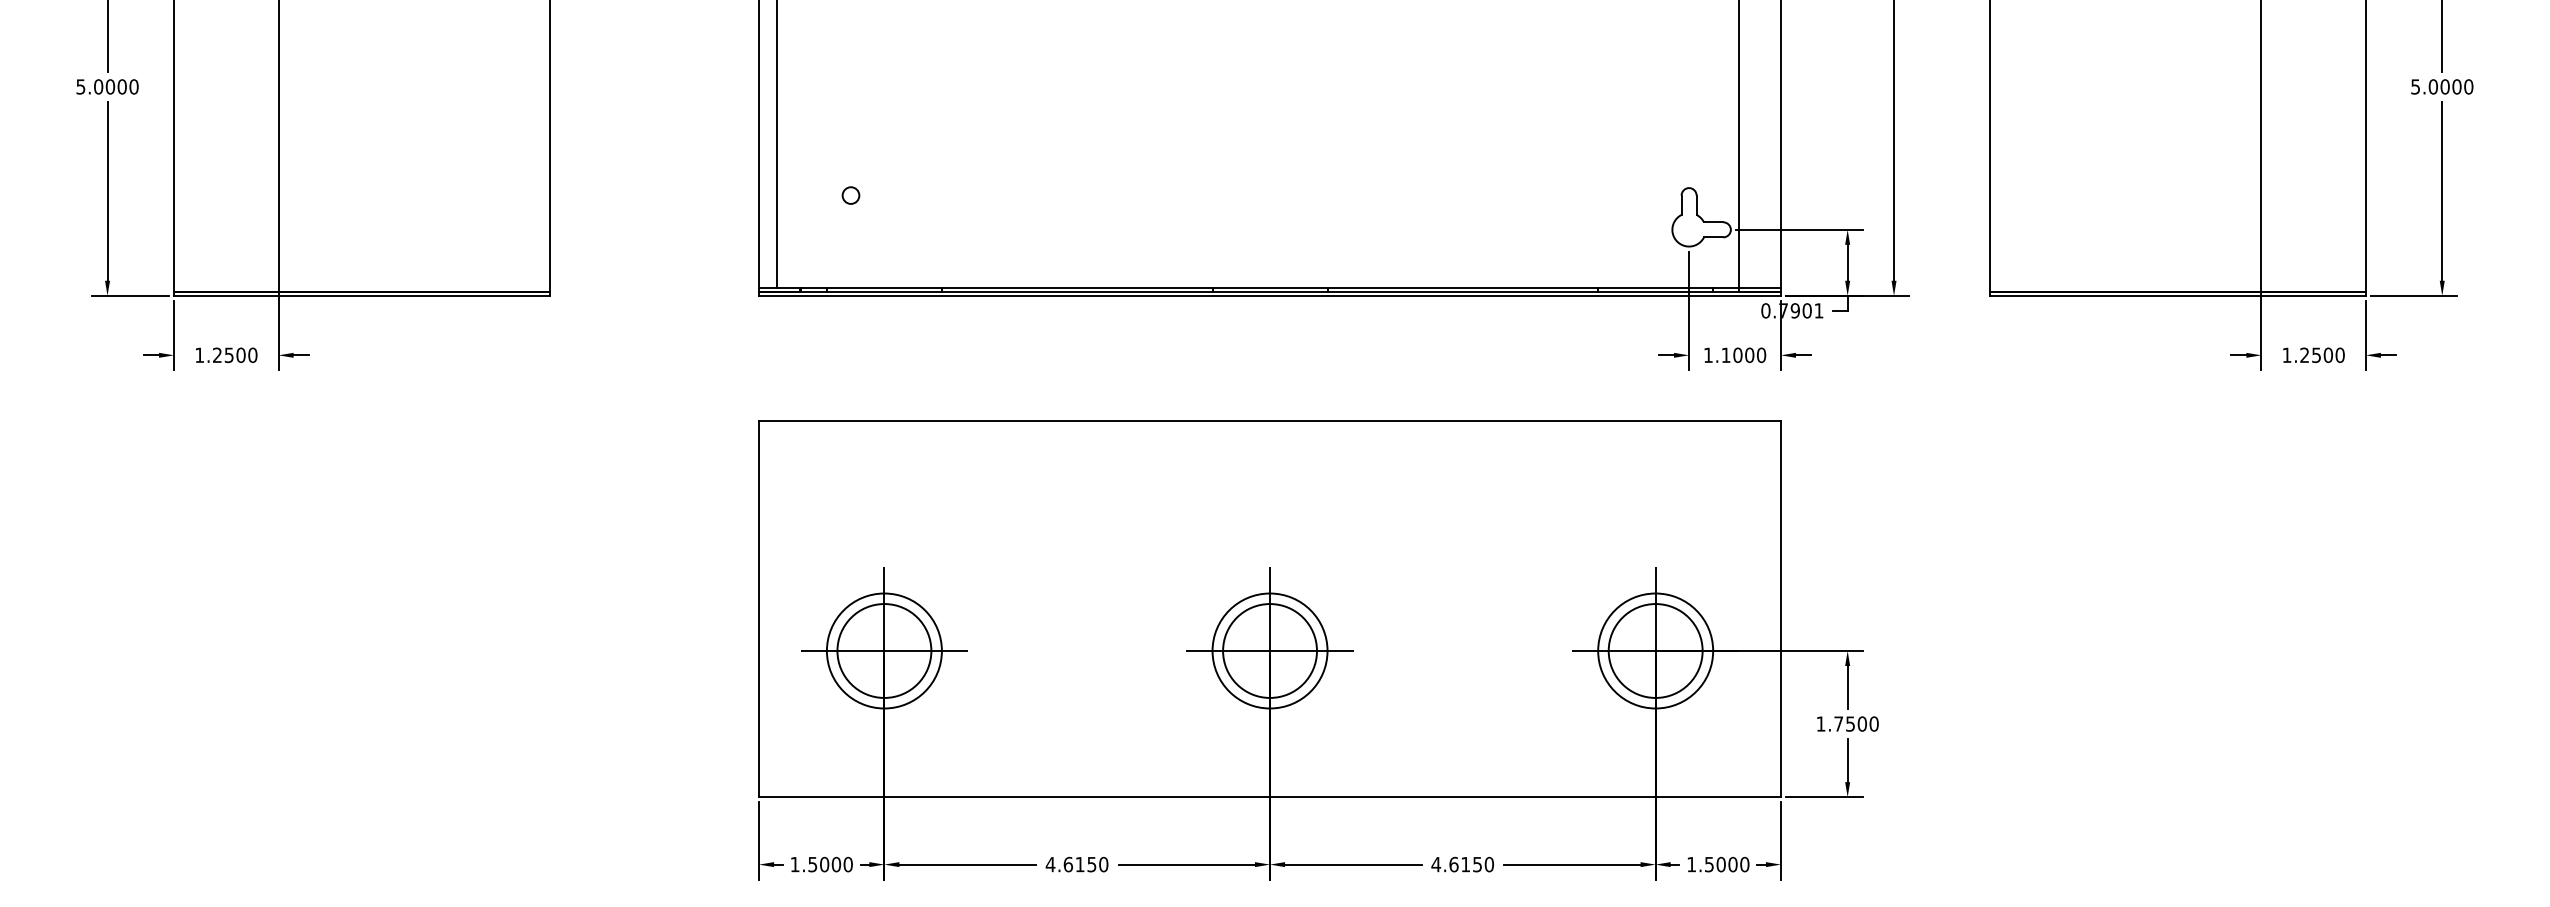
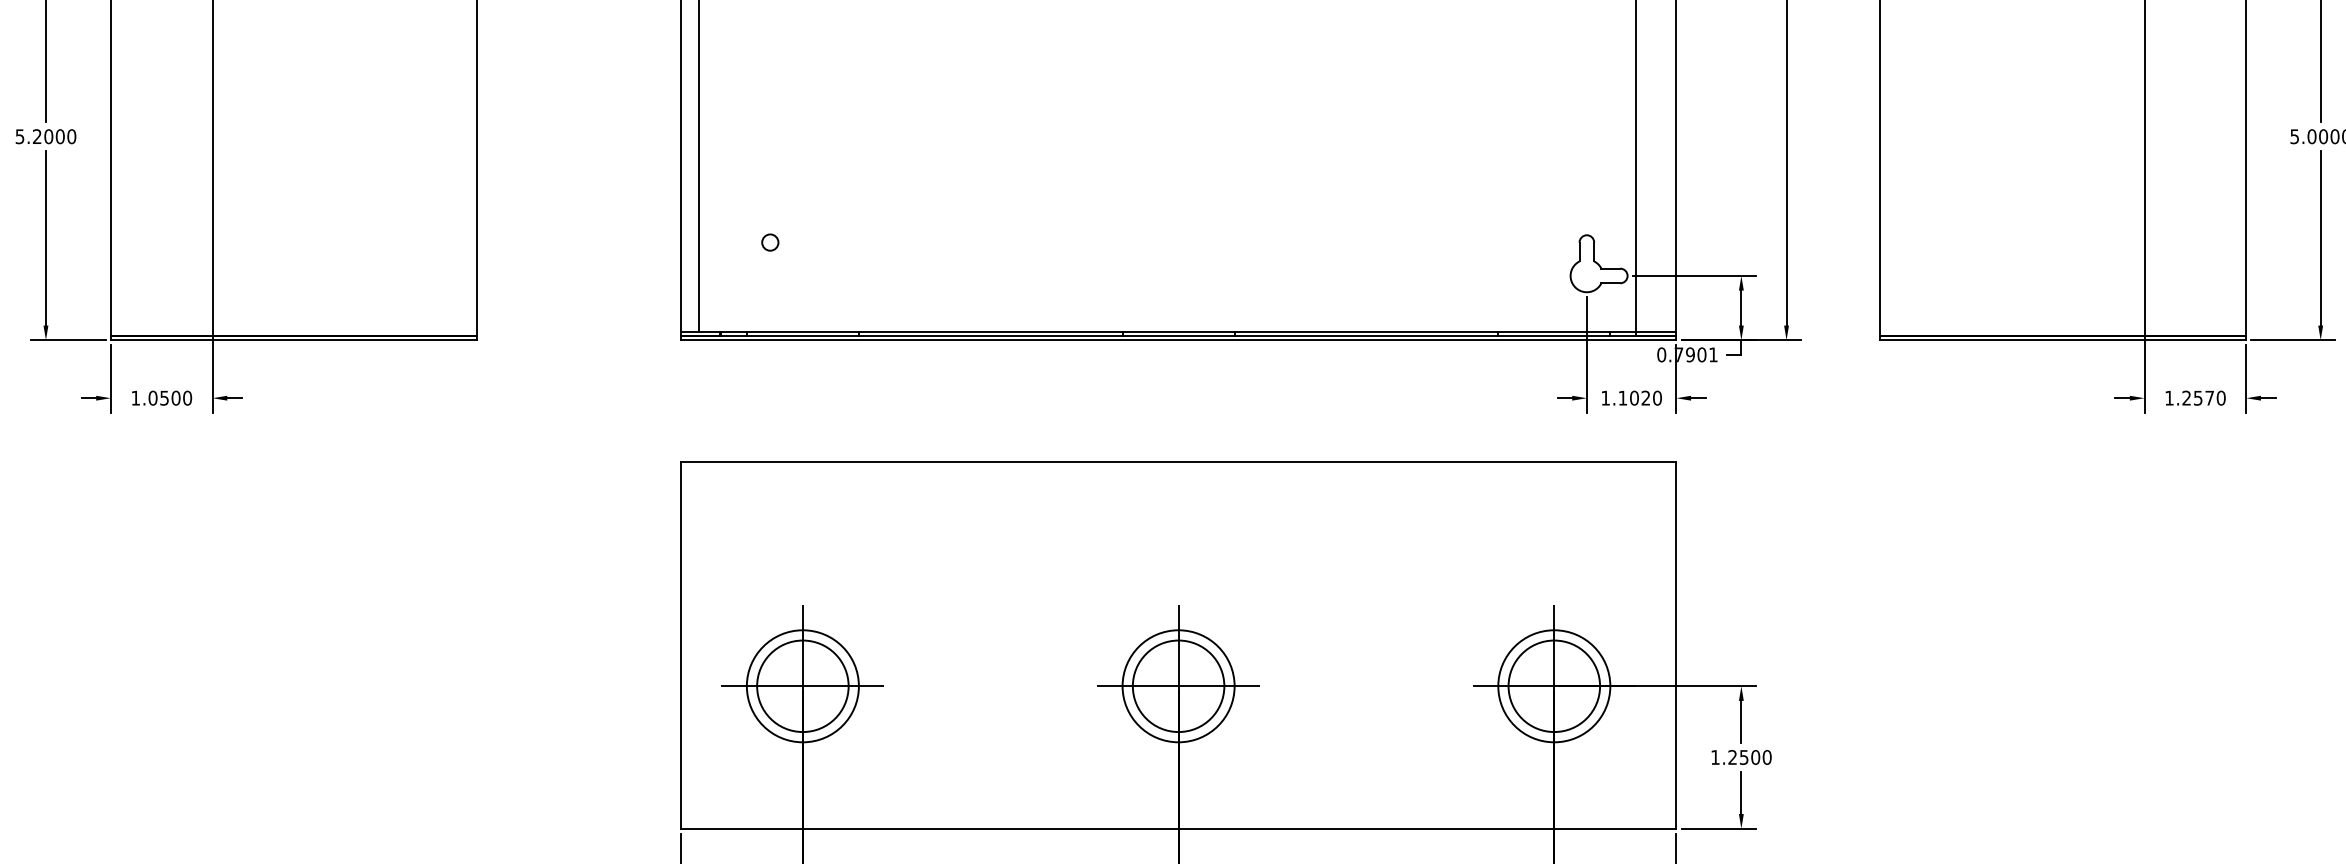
text: (98, 86) -> (37, 136), 5.0000 -> 5.2000
text: (1749, 354) -> (1645, 397), 1.1000 -> 1.1020
text: (217, 355) -> (153, 398), 1.2500 -> 1.0500
text: (2327, 355) -> (2208, 398), 1.2500 -> 1.2570
text: (1838, 723) -> (1732, 756), 1.7500 -> 1.2500

